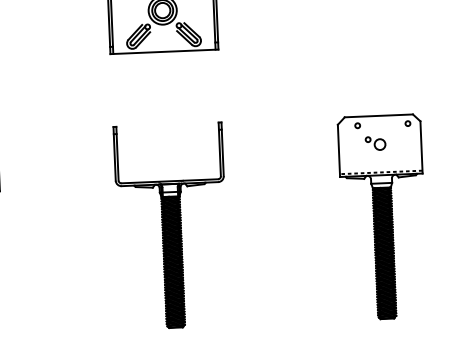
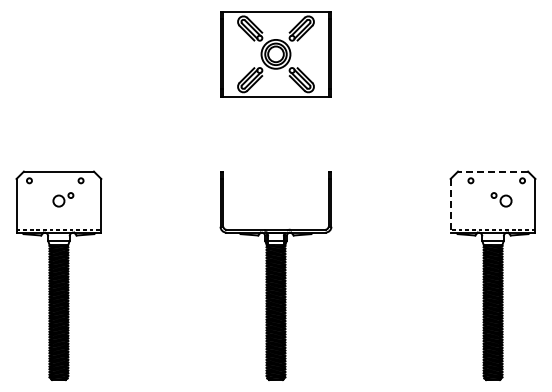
line: (378, 115) -> (492, 171), solid -> dashed
part: (375, 143) -> (501, 199), moved
line: (338, 150) -> (450, 205), solid -> dashed

